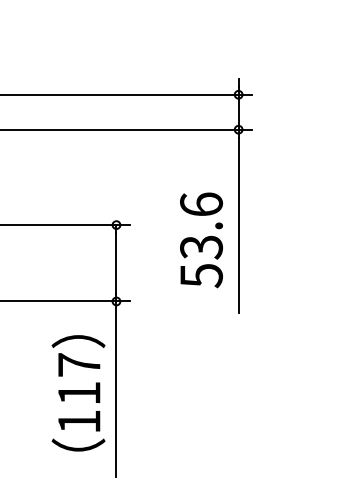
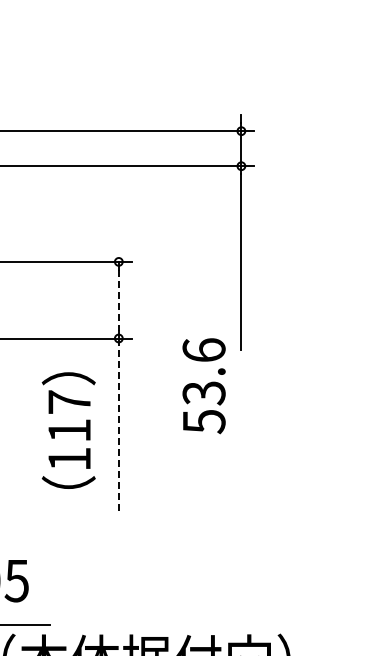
text: (200, 240) -> (203, 386), moved
line: (116, 263) -> (118, 300), solid -> dashed
line: (116, 390) -> (118, 427), solid -> dashed
text: (78, 393) -> (68, 430), moved

